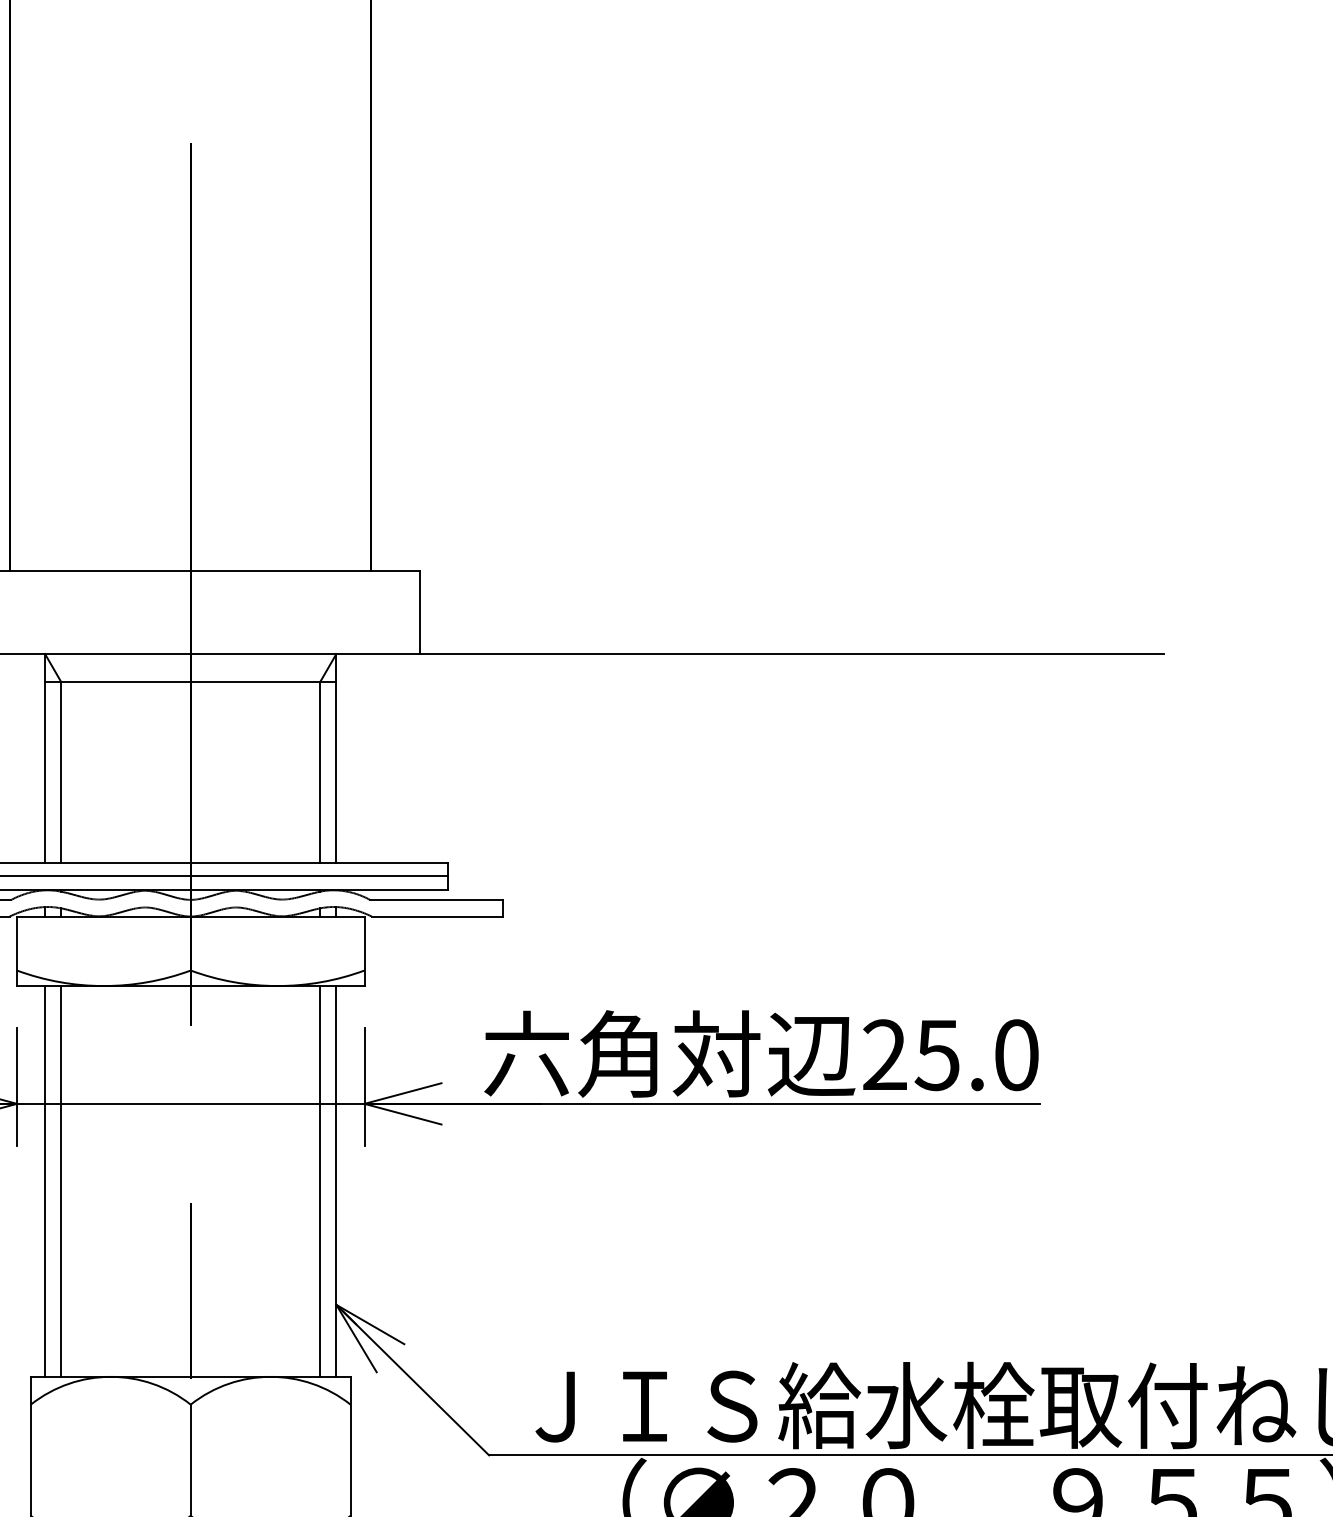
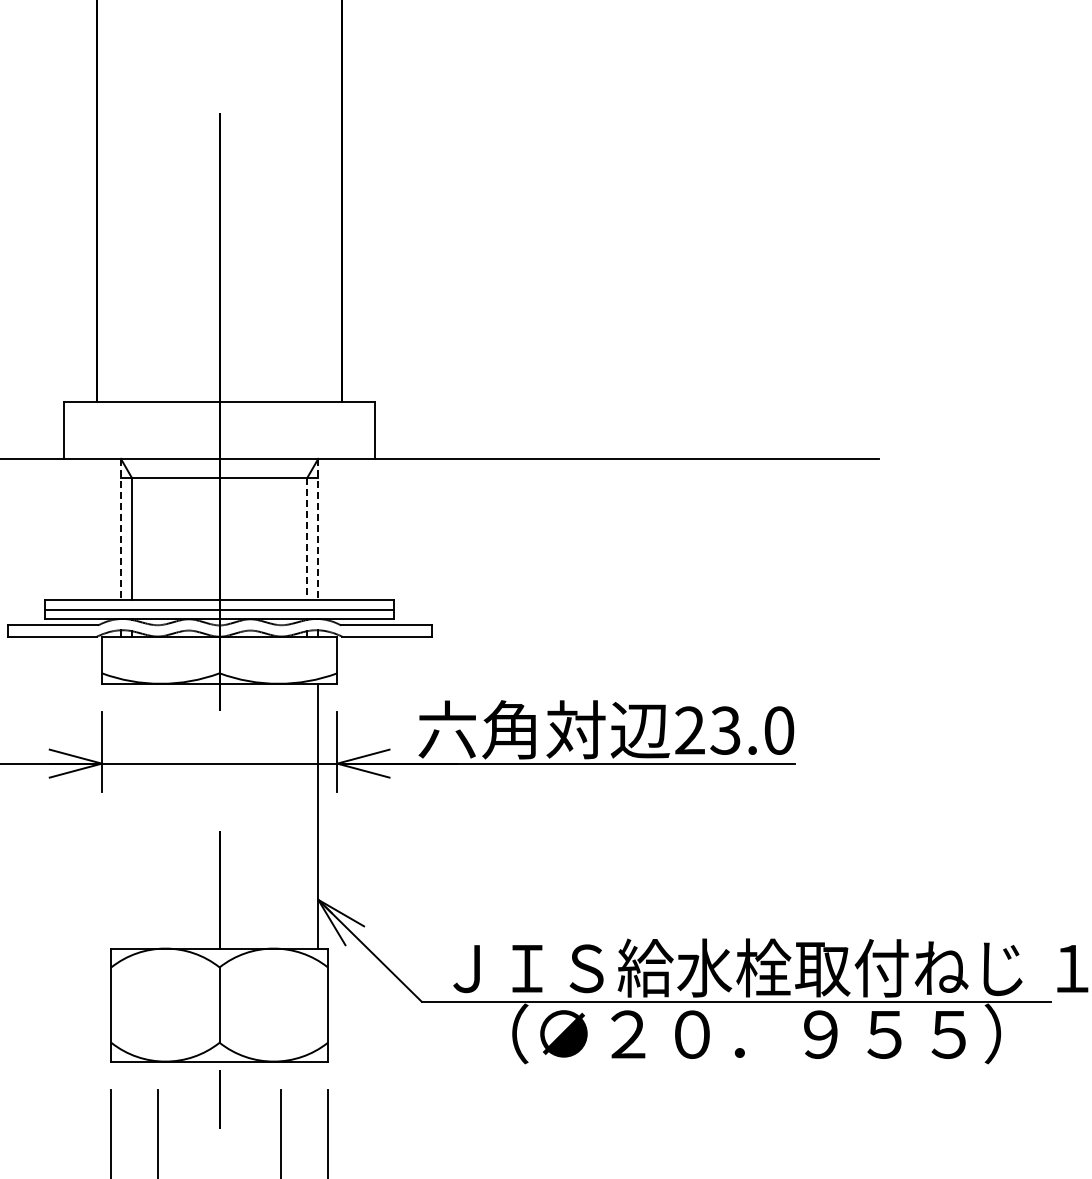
line: (44, 758) -> (120, 529), solid -> dashed
line: (336, 758) -> (318, 529), solid -> dashed
line: (320, 773) -> (307, 539), solid -> dashed
text: (937, 1054) -> (725, 730), 25.0 -> 23.0
line: (44, 1180) -> (120, 815), removed
line: (60, 1180) -> (131, 815), removed
line: (320, 1180) -> (307, 815), removed

